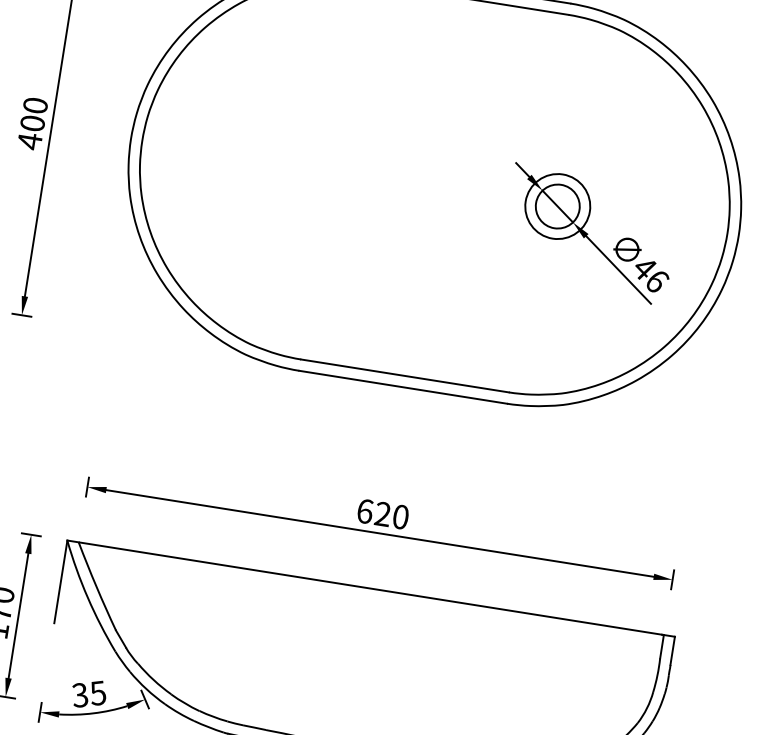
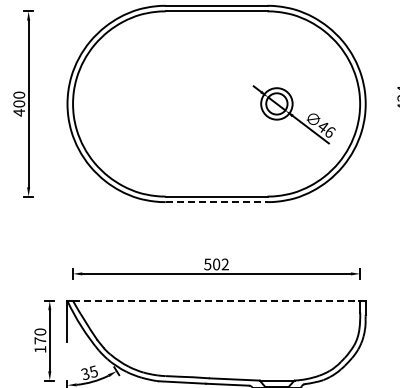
line: (402, 387) -> (216, 202), solid -> dashed
text: (382, 514) -> (216, 264), 620 -> 502
line: (371, 587) -> (216, 300), solid -> dashed

